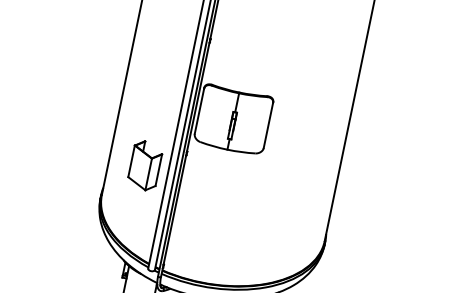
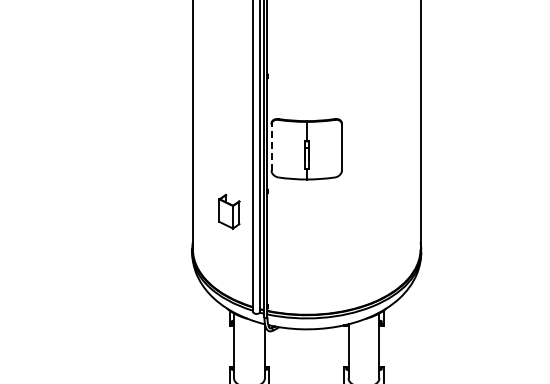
line: (199, 111) -> (271, 147), solid -> dashed
part: (145, 165) -> (229, 211), size x0.7

